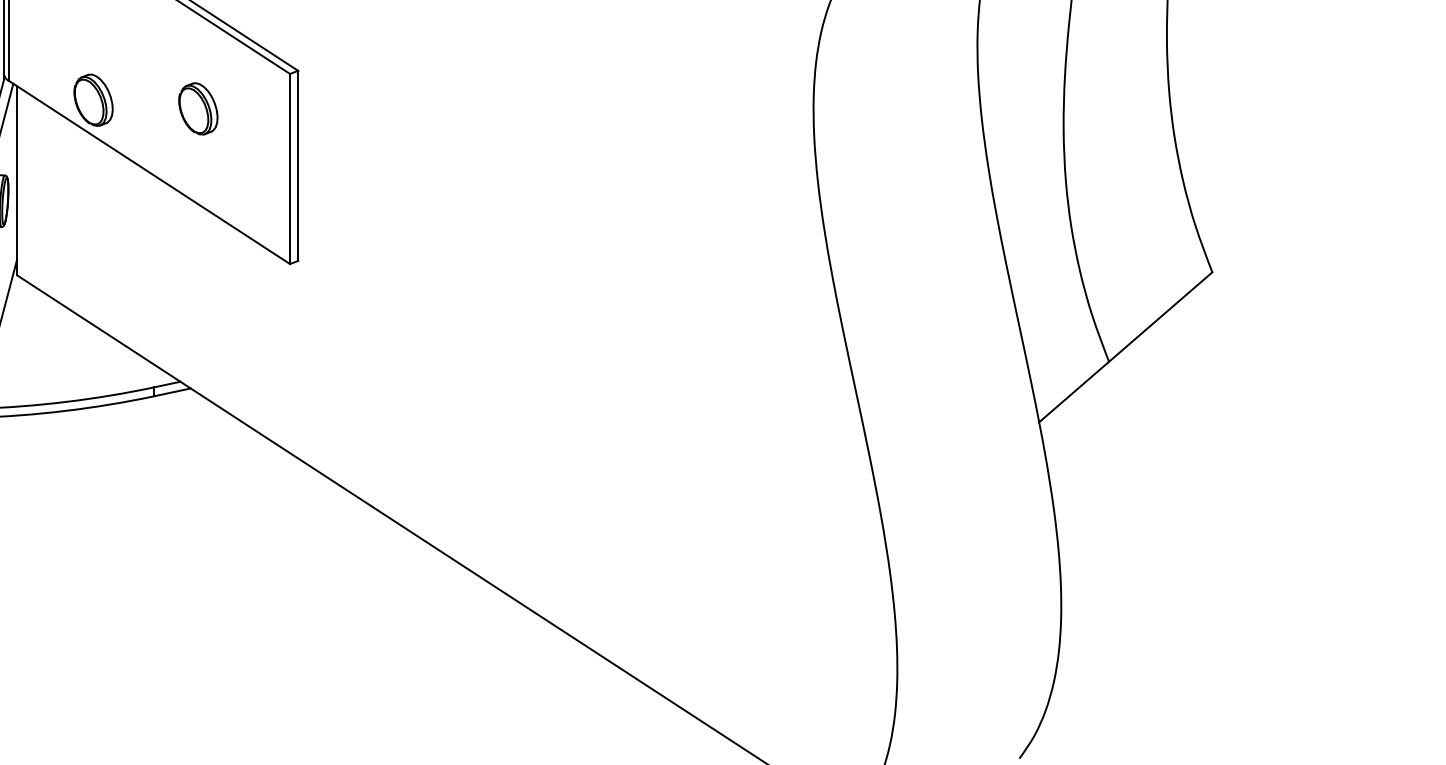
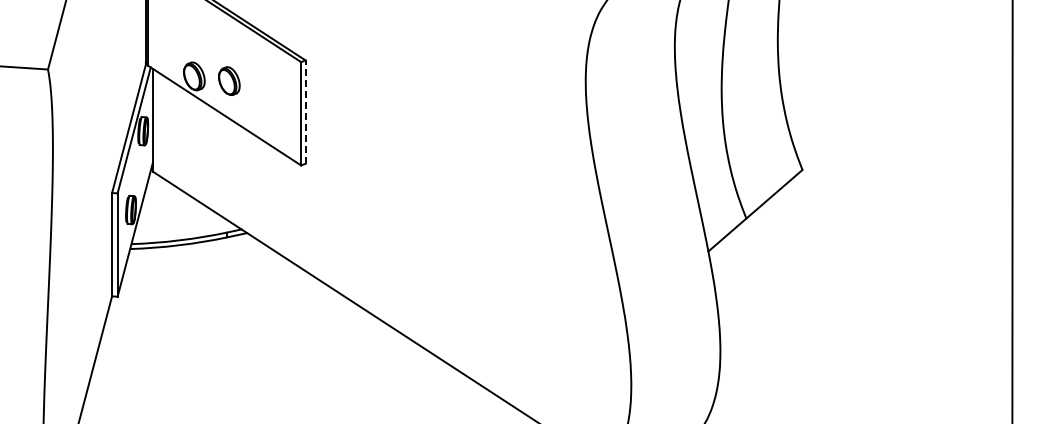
part: (198, 107) -> (229, 80), moved
line: (297, 166) -> (305, 112), solid -> dashed

